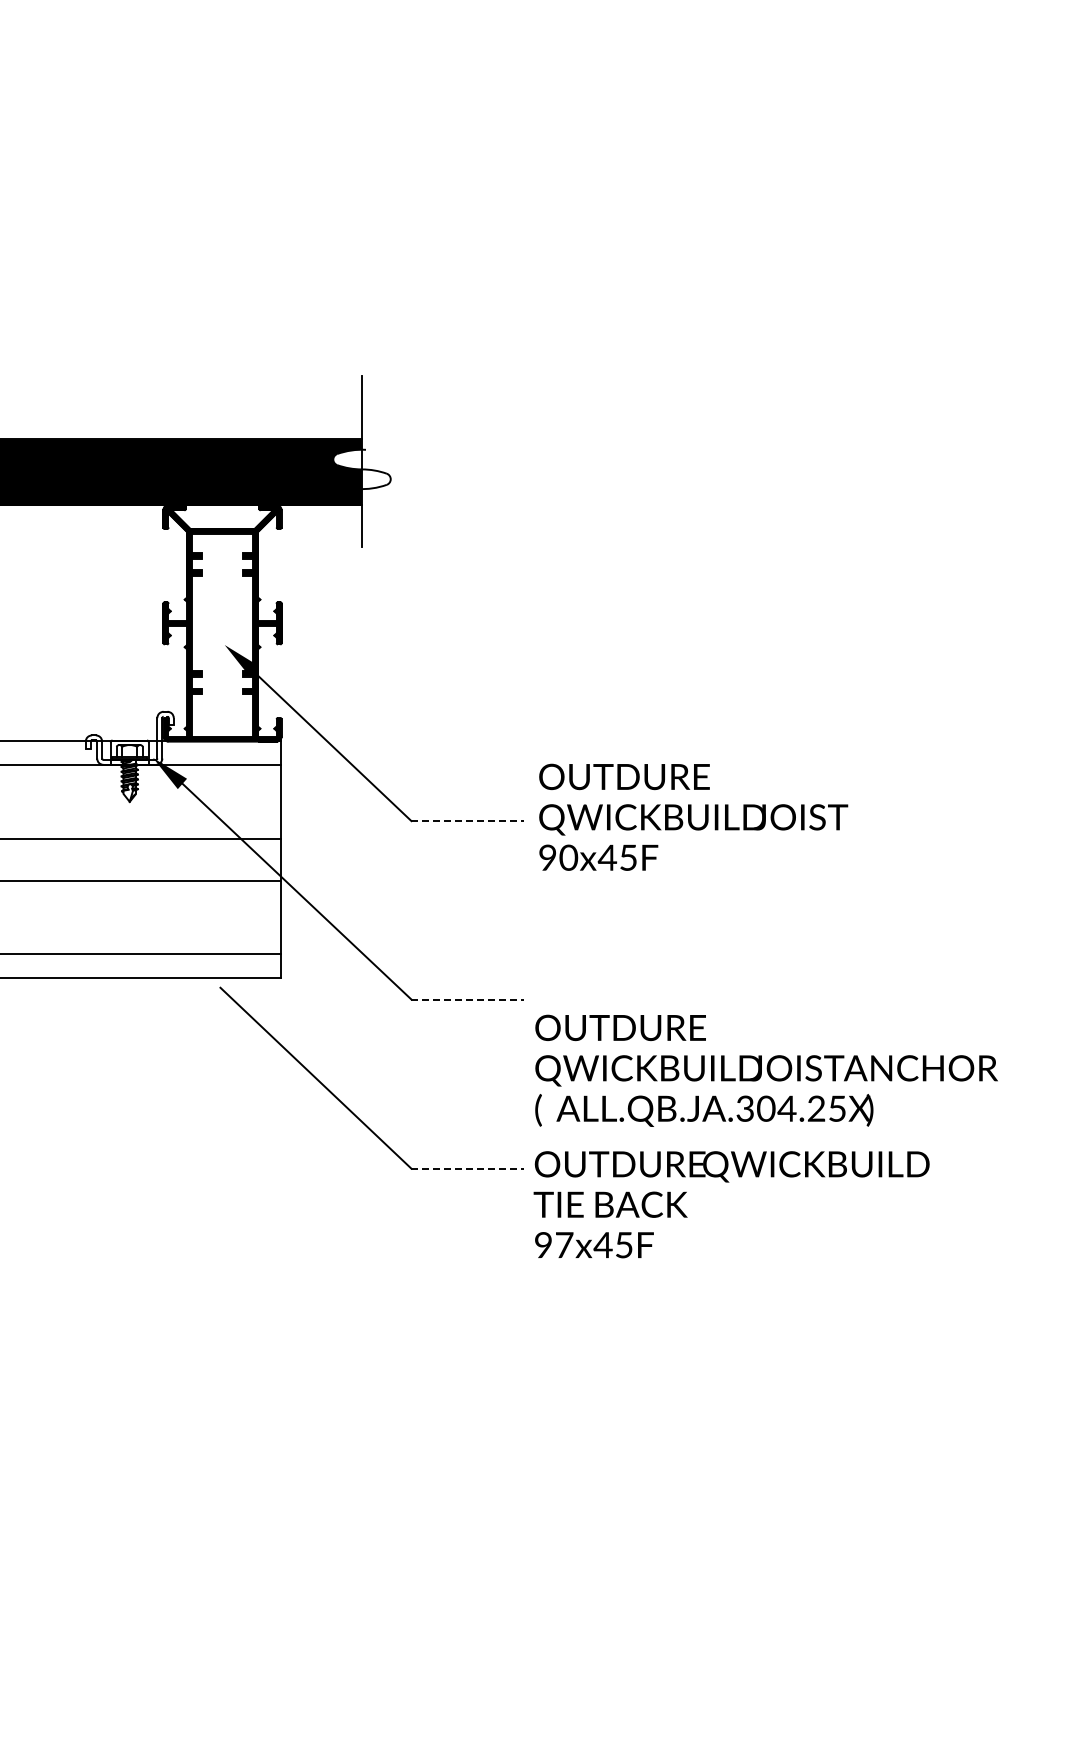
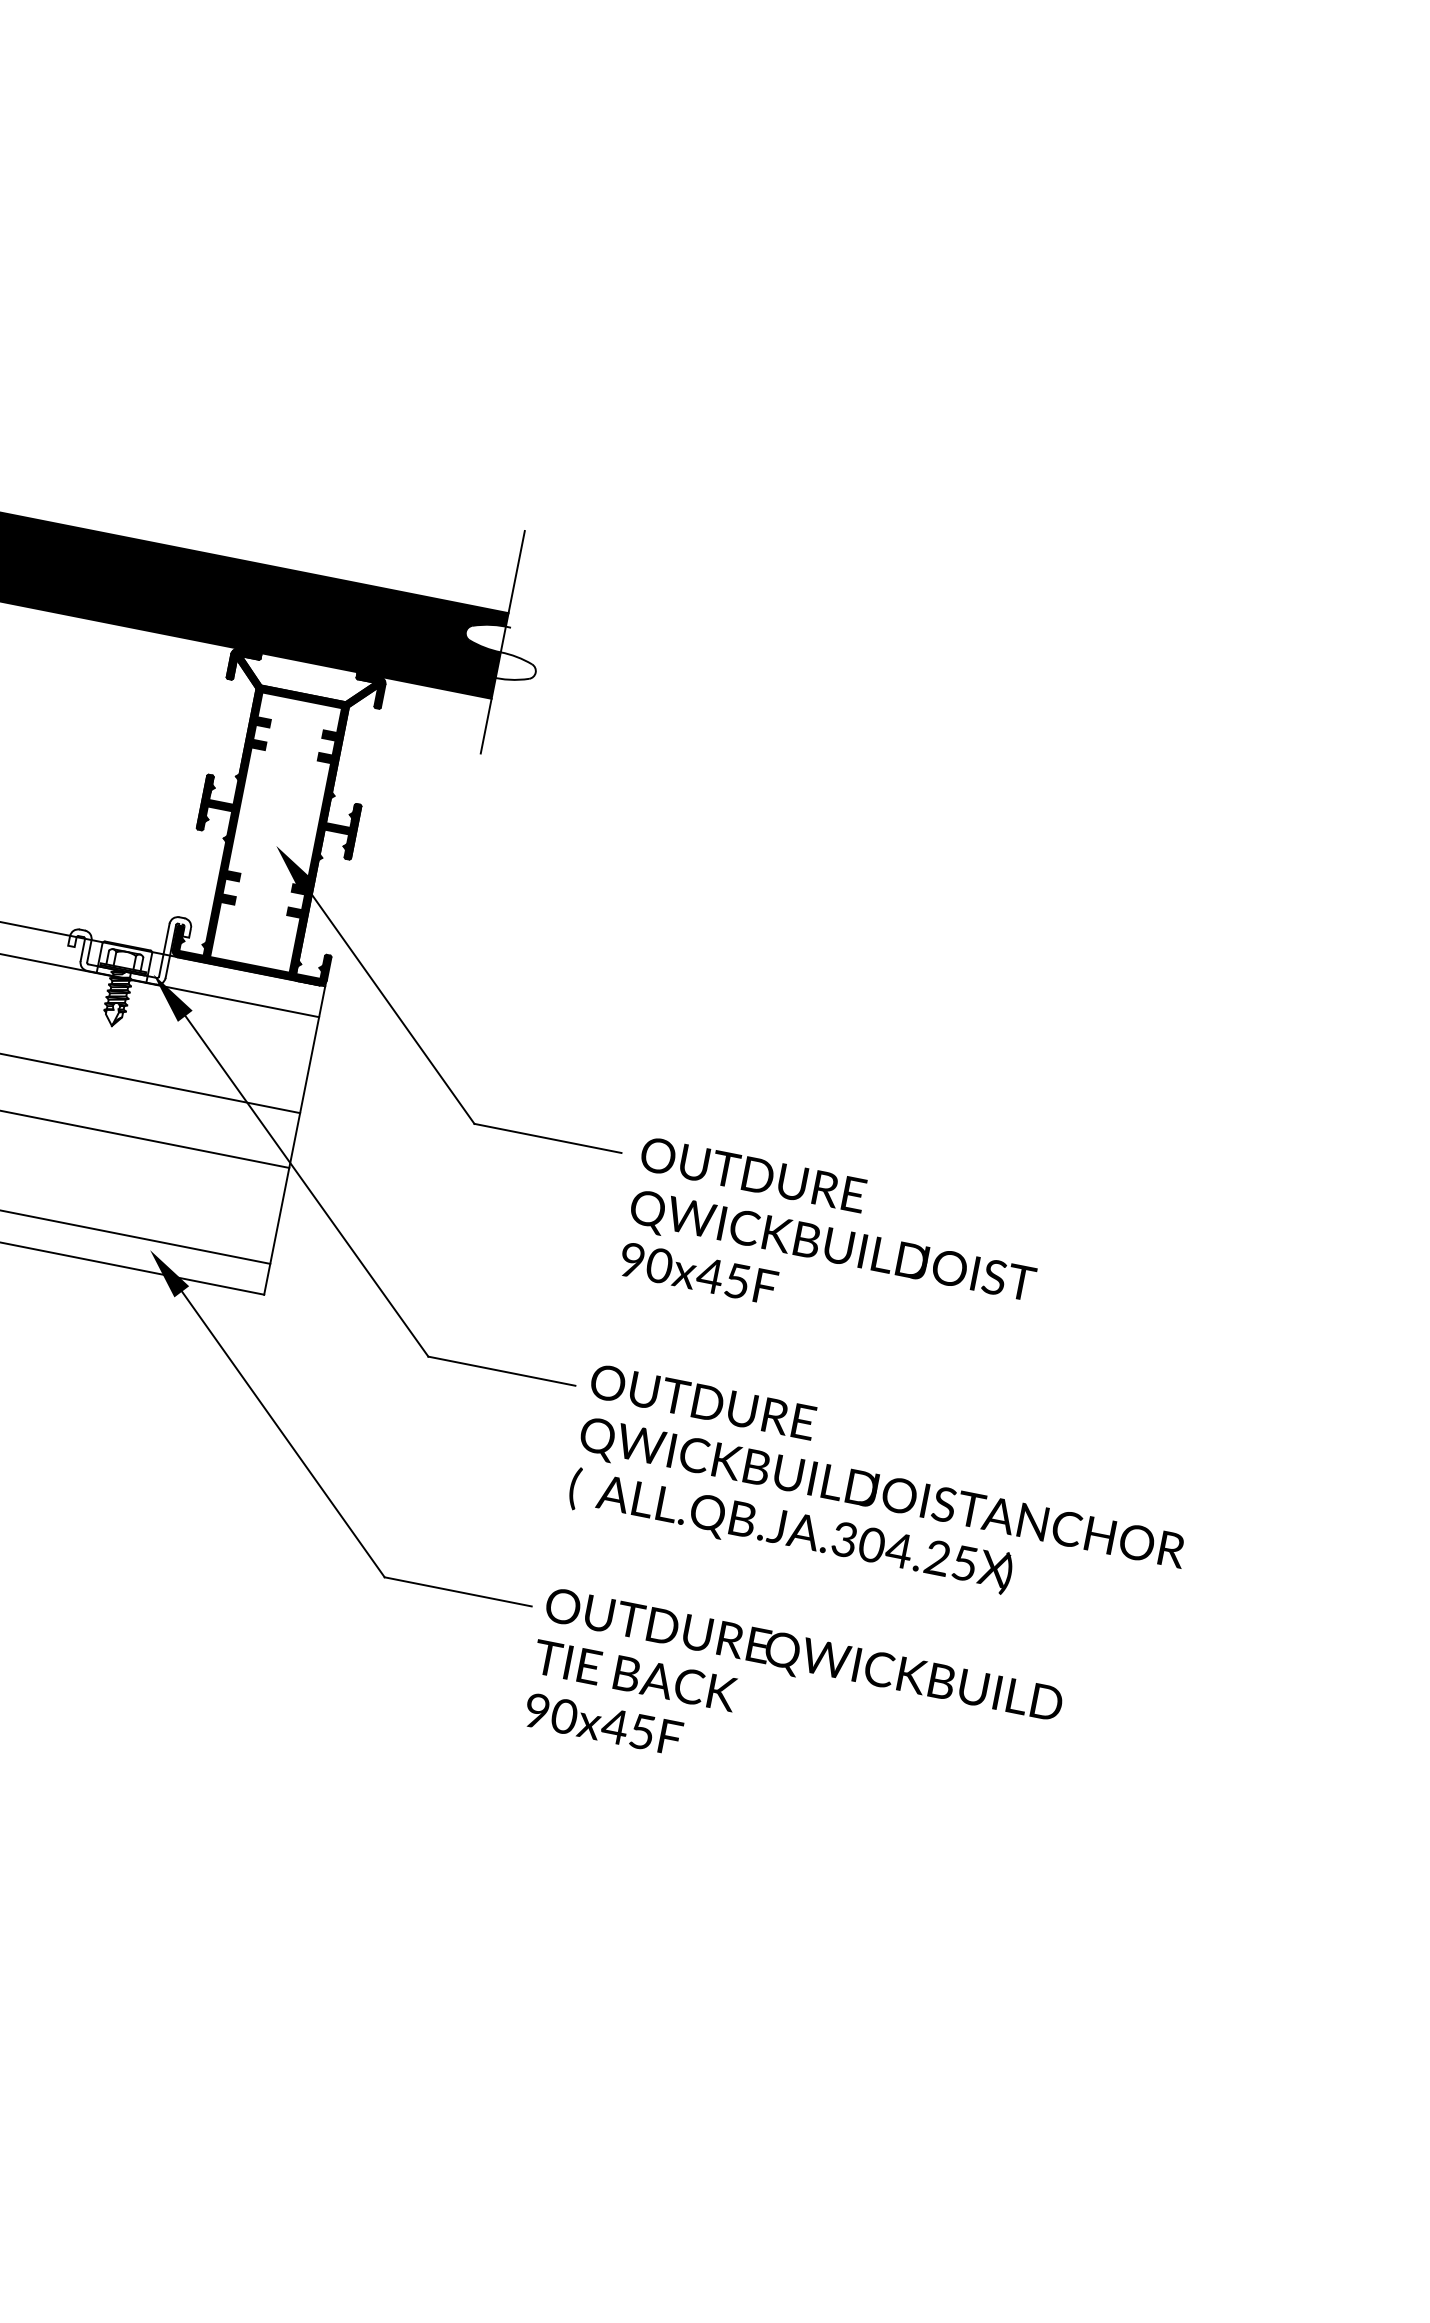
text: (693, 816) -> (832, 1244), moved
line: (468, 821) -> (548, 1139), dashed -> solid
fill: (207, 976) -> (168, 1273), added
line: (468, 999) -> (502, 1371), dashed -> solid
text: (766, 1070) -> (882, 1495), moved
line: (468, 1168) -> (459, 1591), dashed -> solid
text: (564, 1245) -> (564, 1716), 97x45F -> 90x45F

